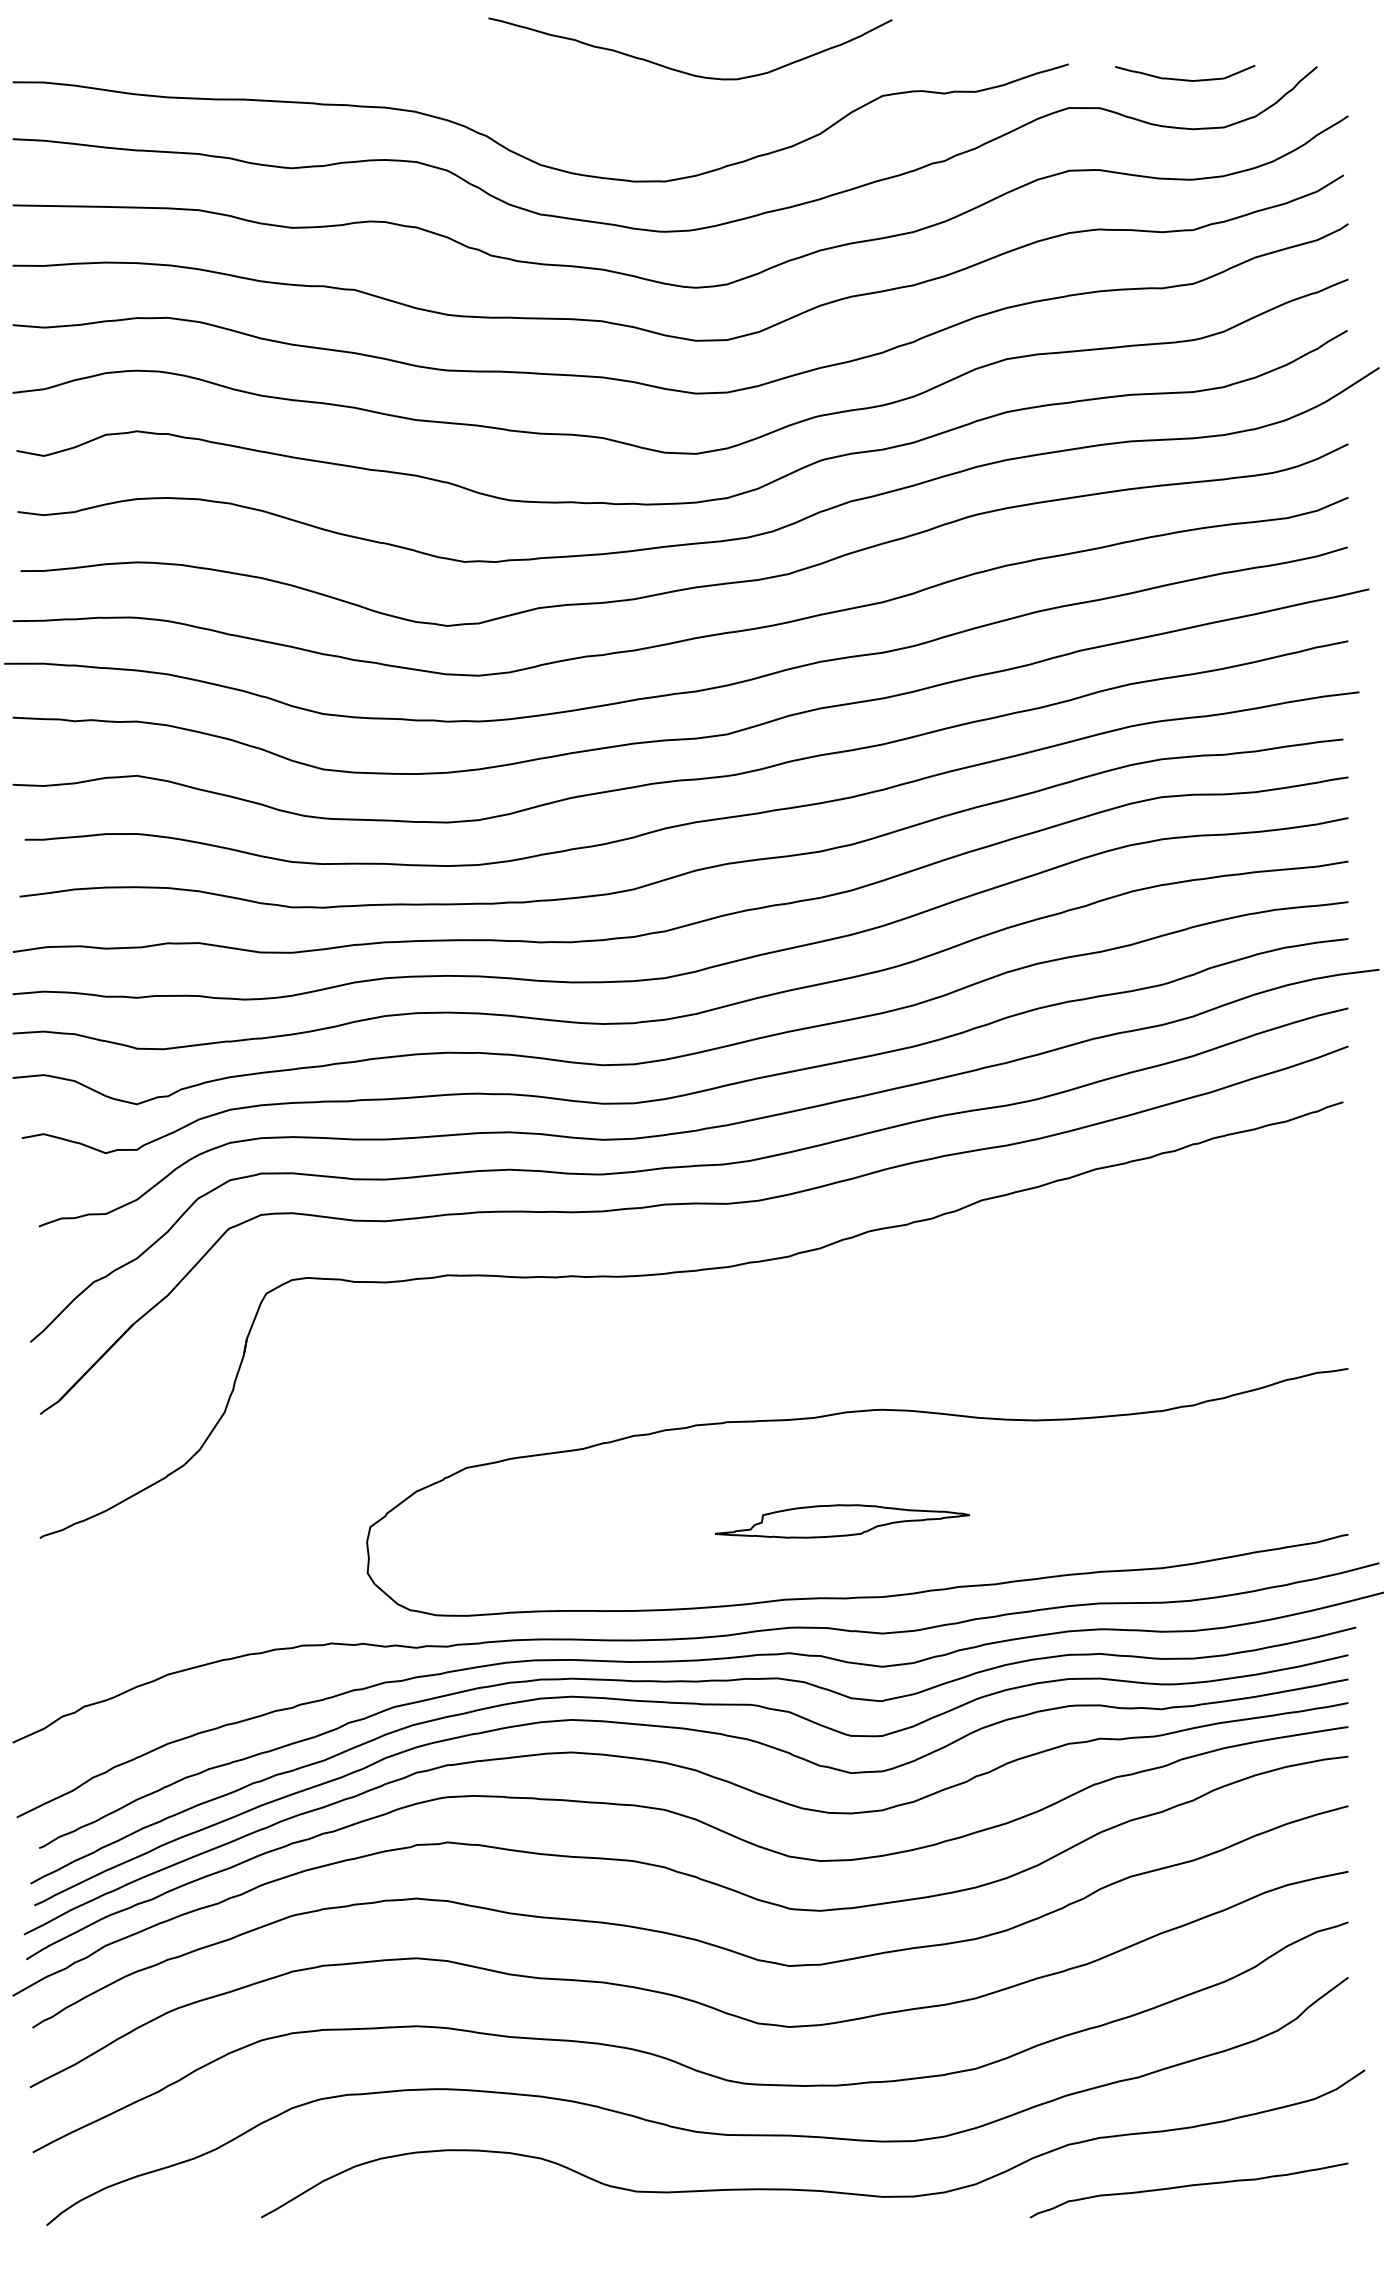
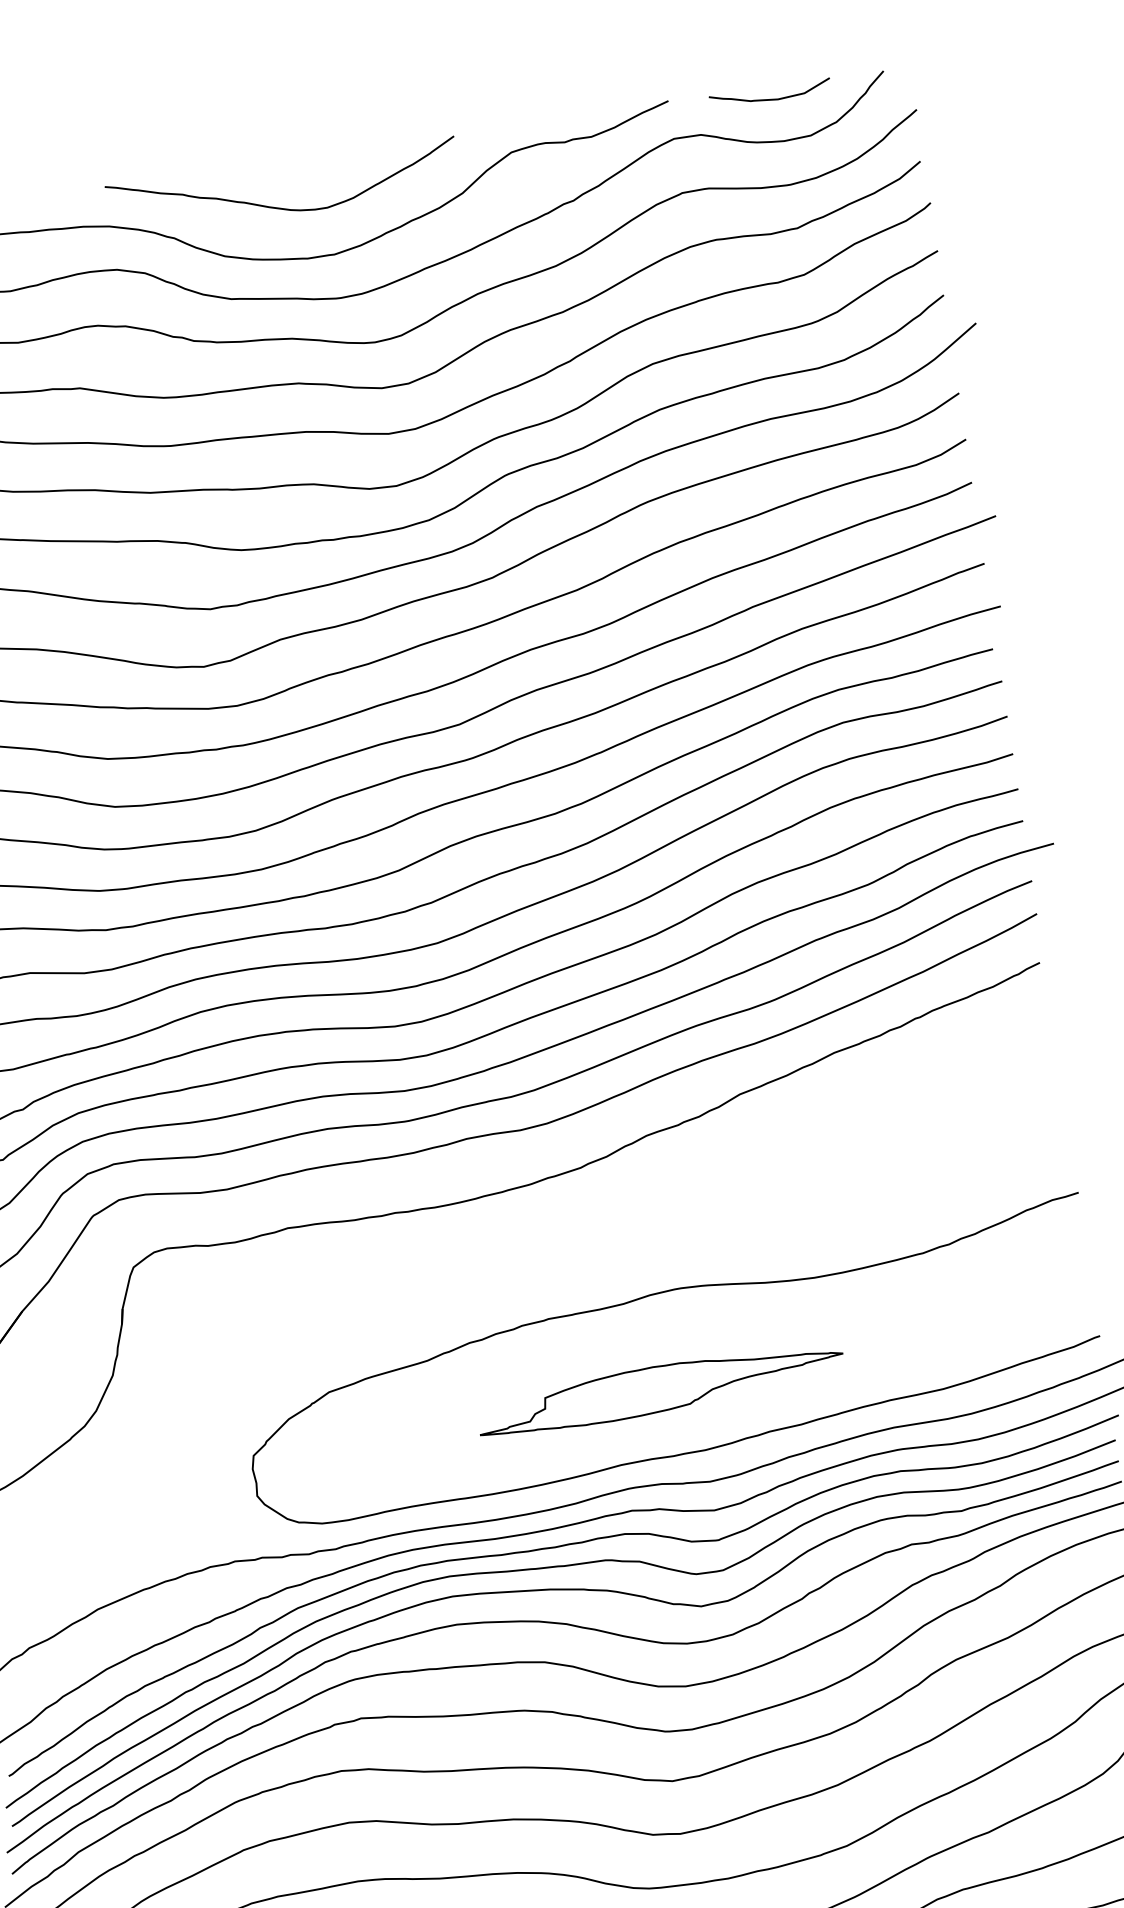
curve: (684, 71) -> (281, 207), moved
part: (842, 1521) -> (661, 1389), size x1.67

